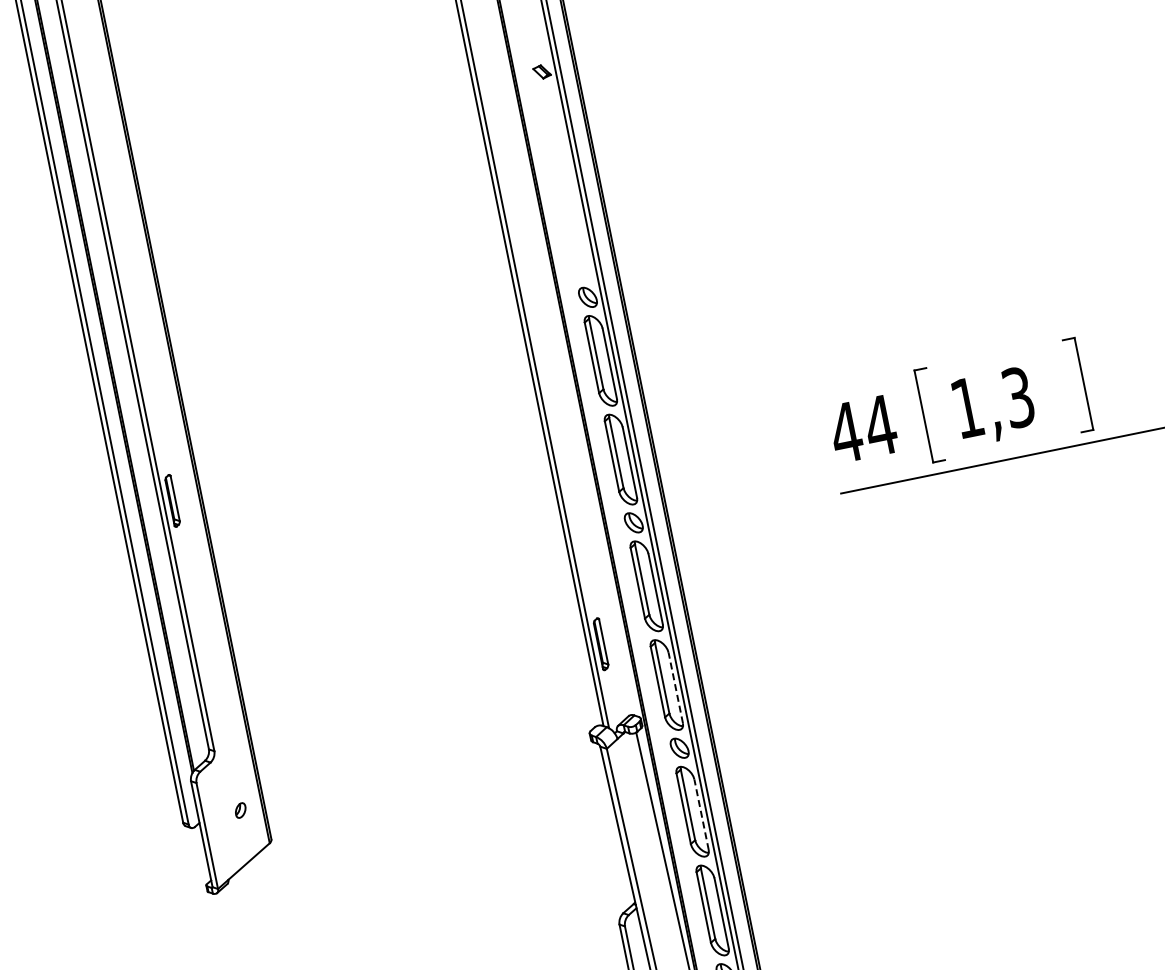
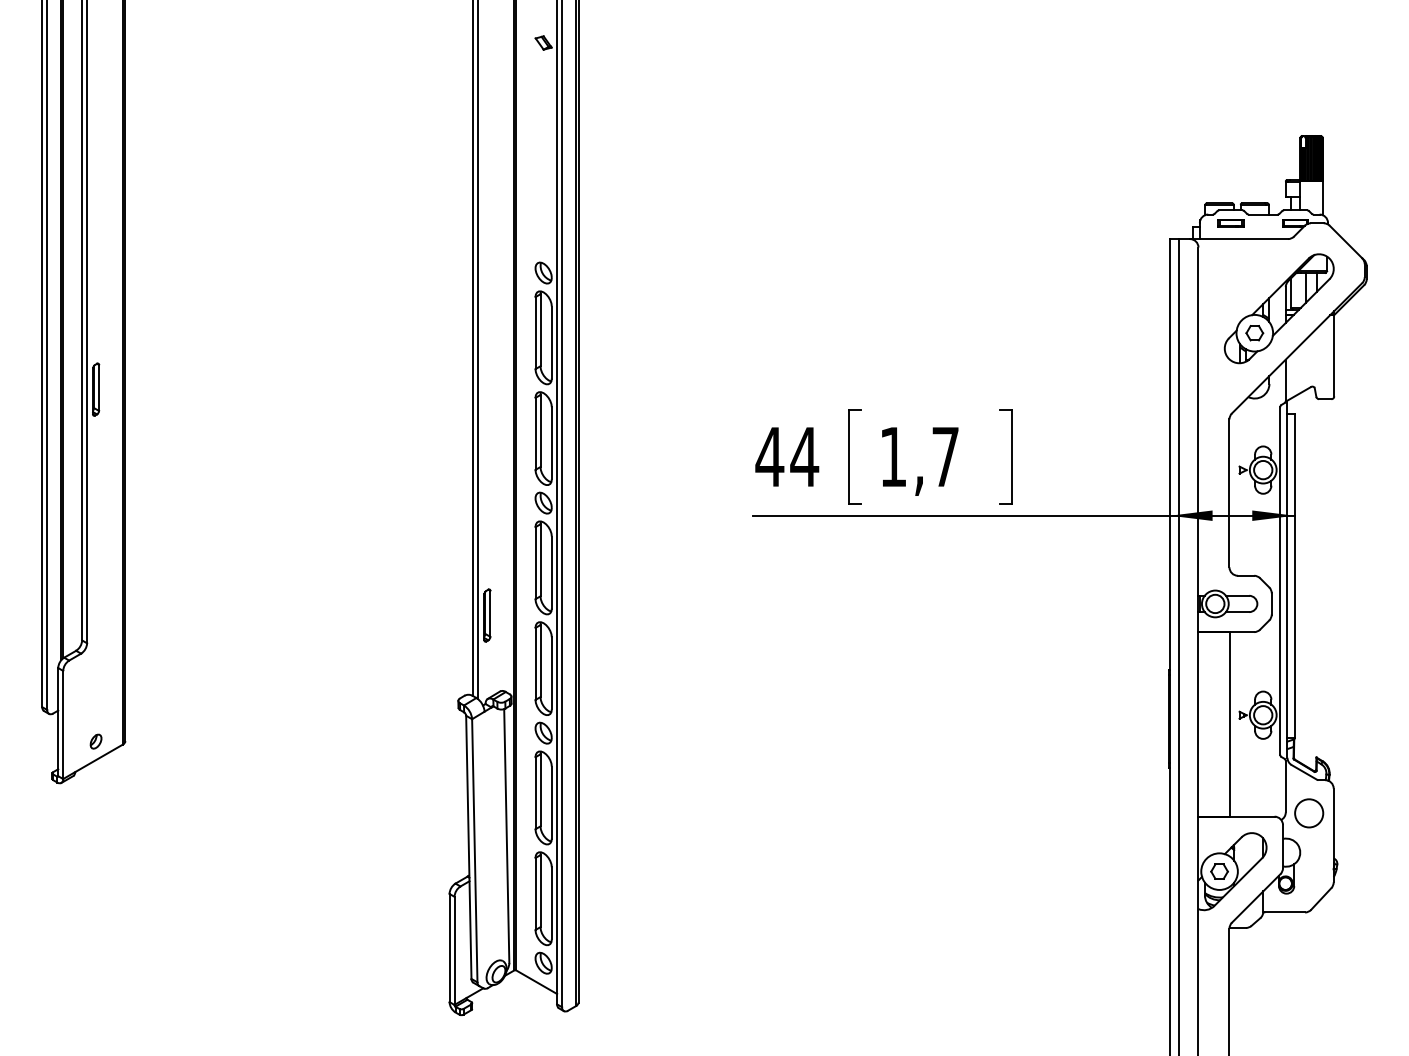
text: (1018, 397) -> (945, 456), 1,3 -> 1,7
line: (675, 687) -> (551, 672), dashed -> solid
part: (240, 810) -> (95, 741), moved
line: (701, 814) -> (551, 802), dashed -> solid

